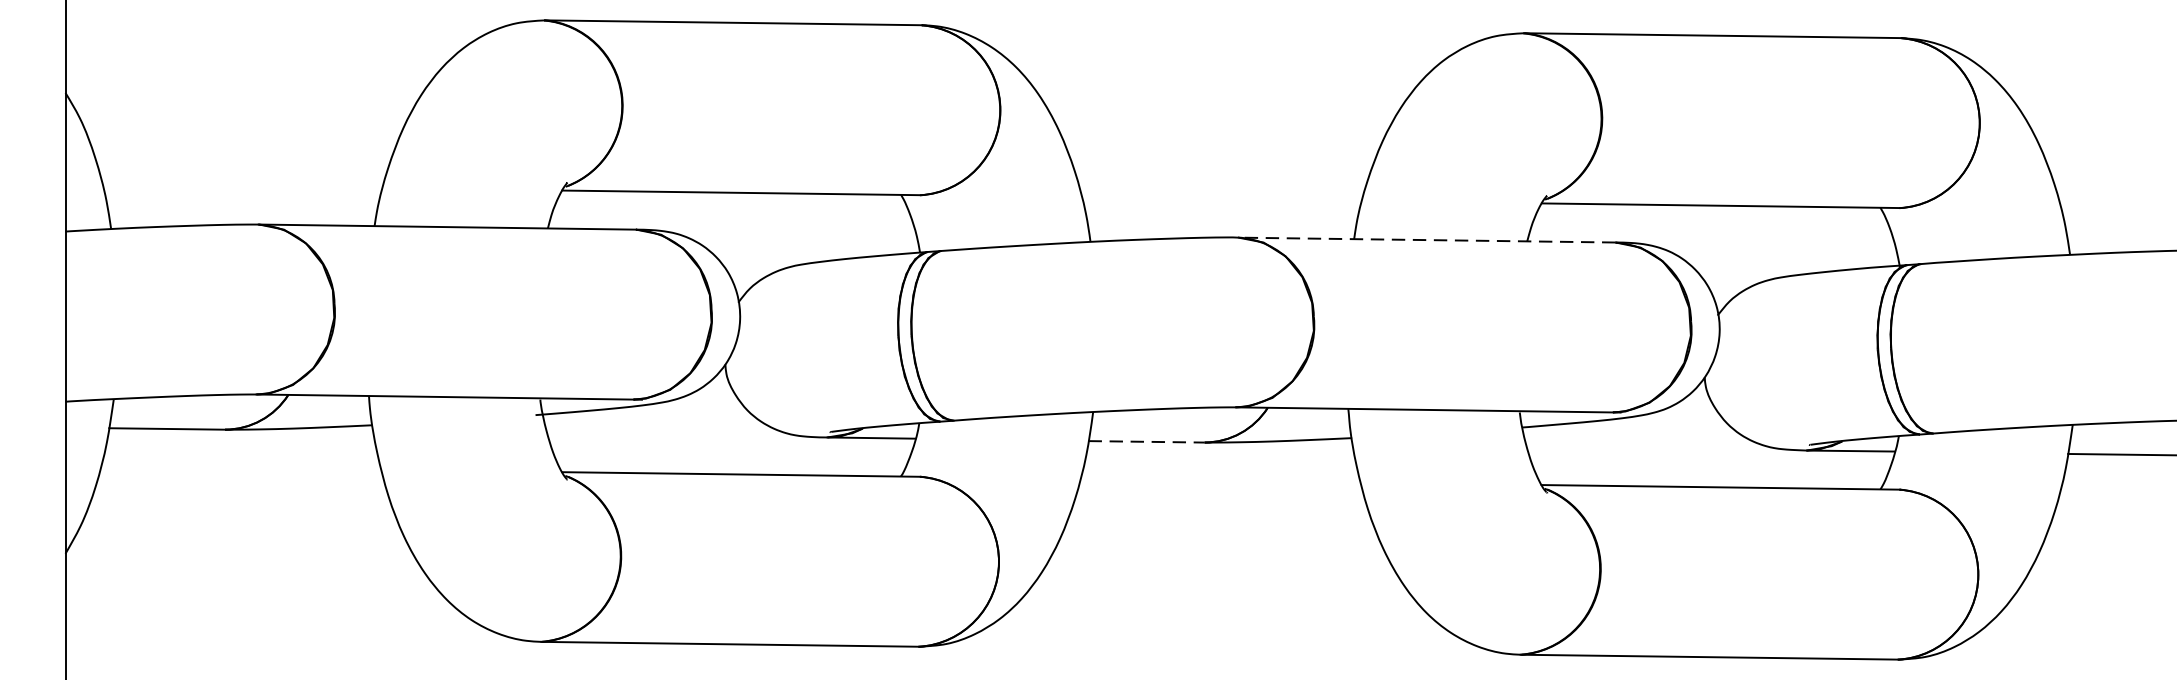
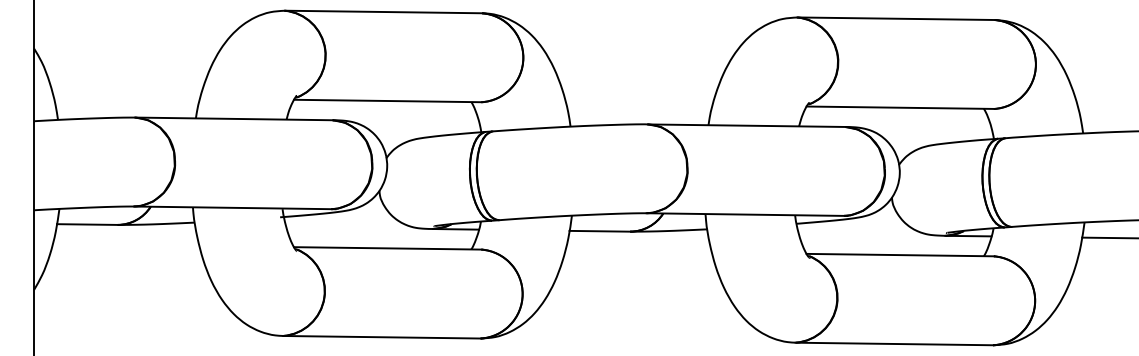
line: (1426, 239) -> (746, 125), dashed -> solid
line: (1147, 442) -> (600, 231), dashed -> solid

